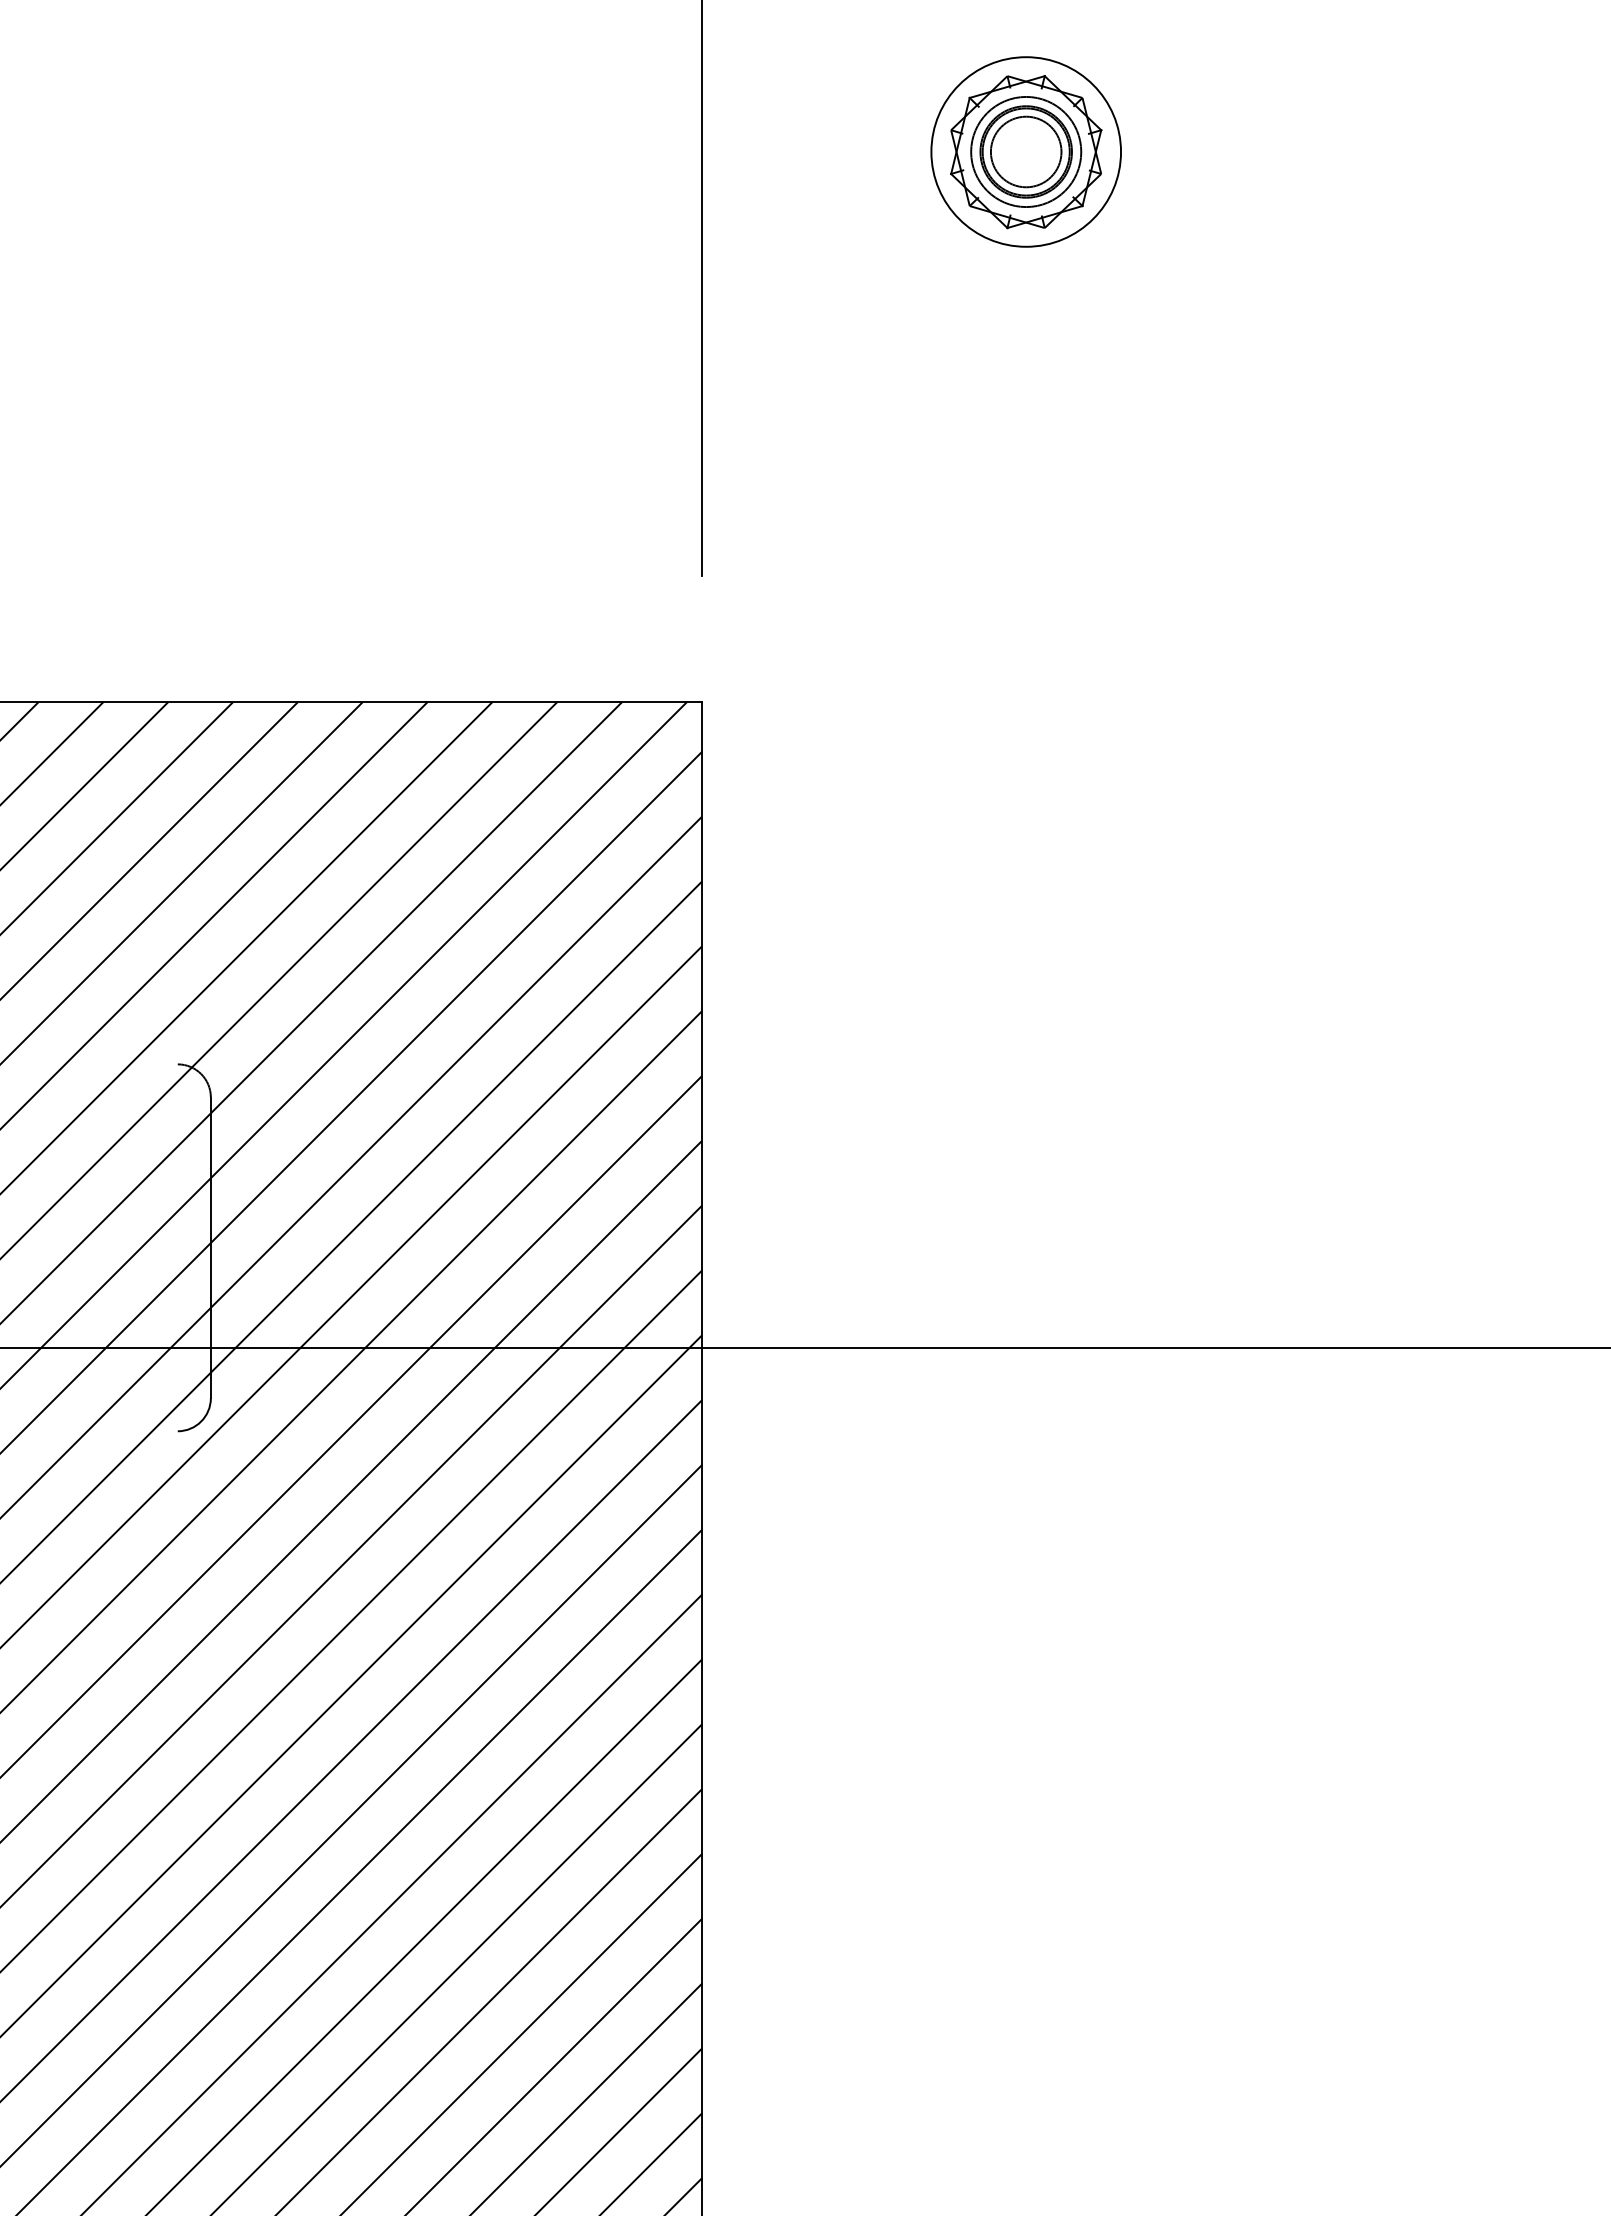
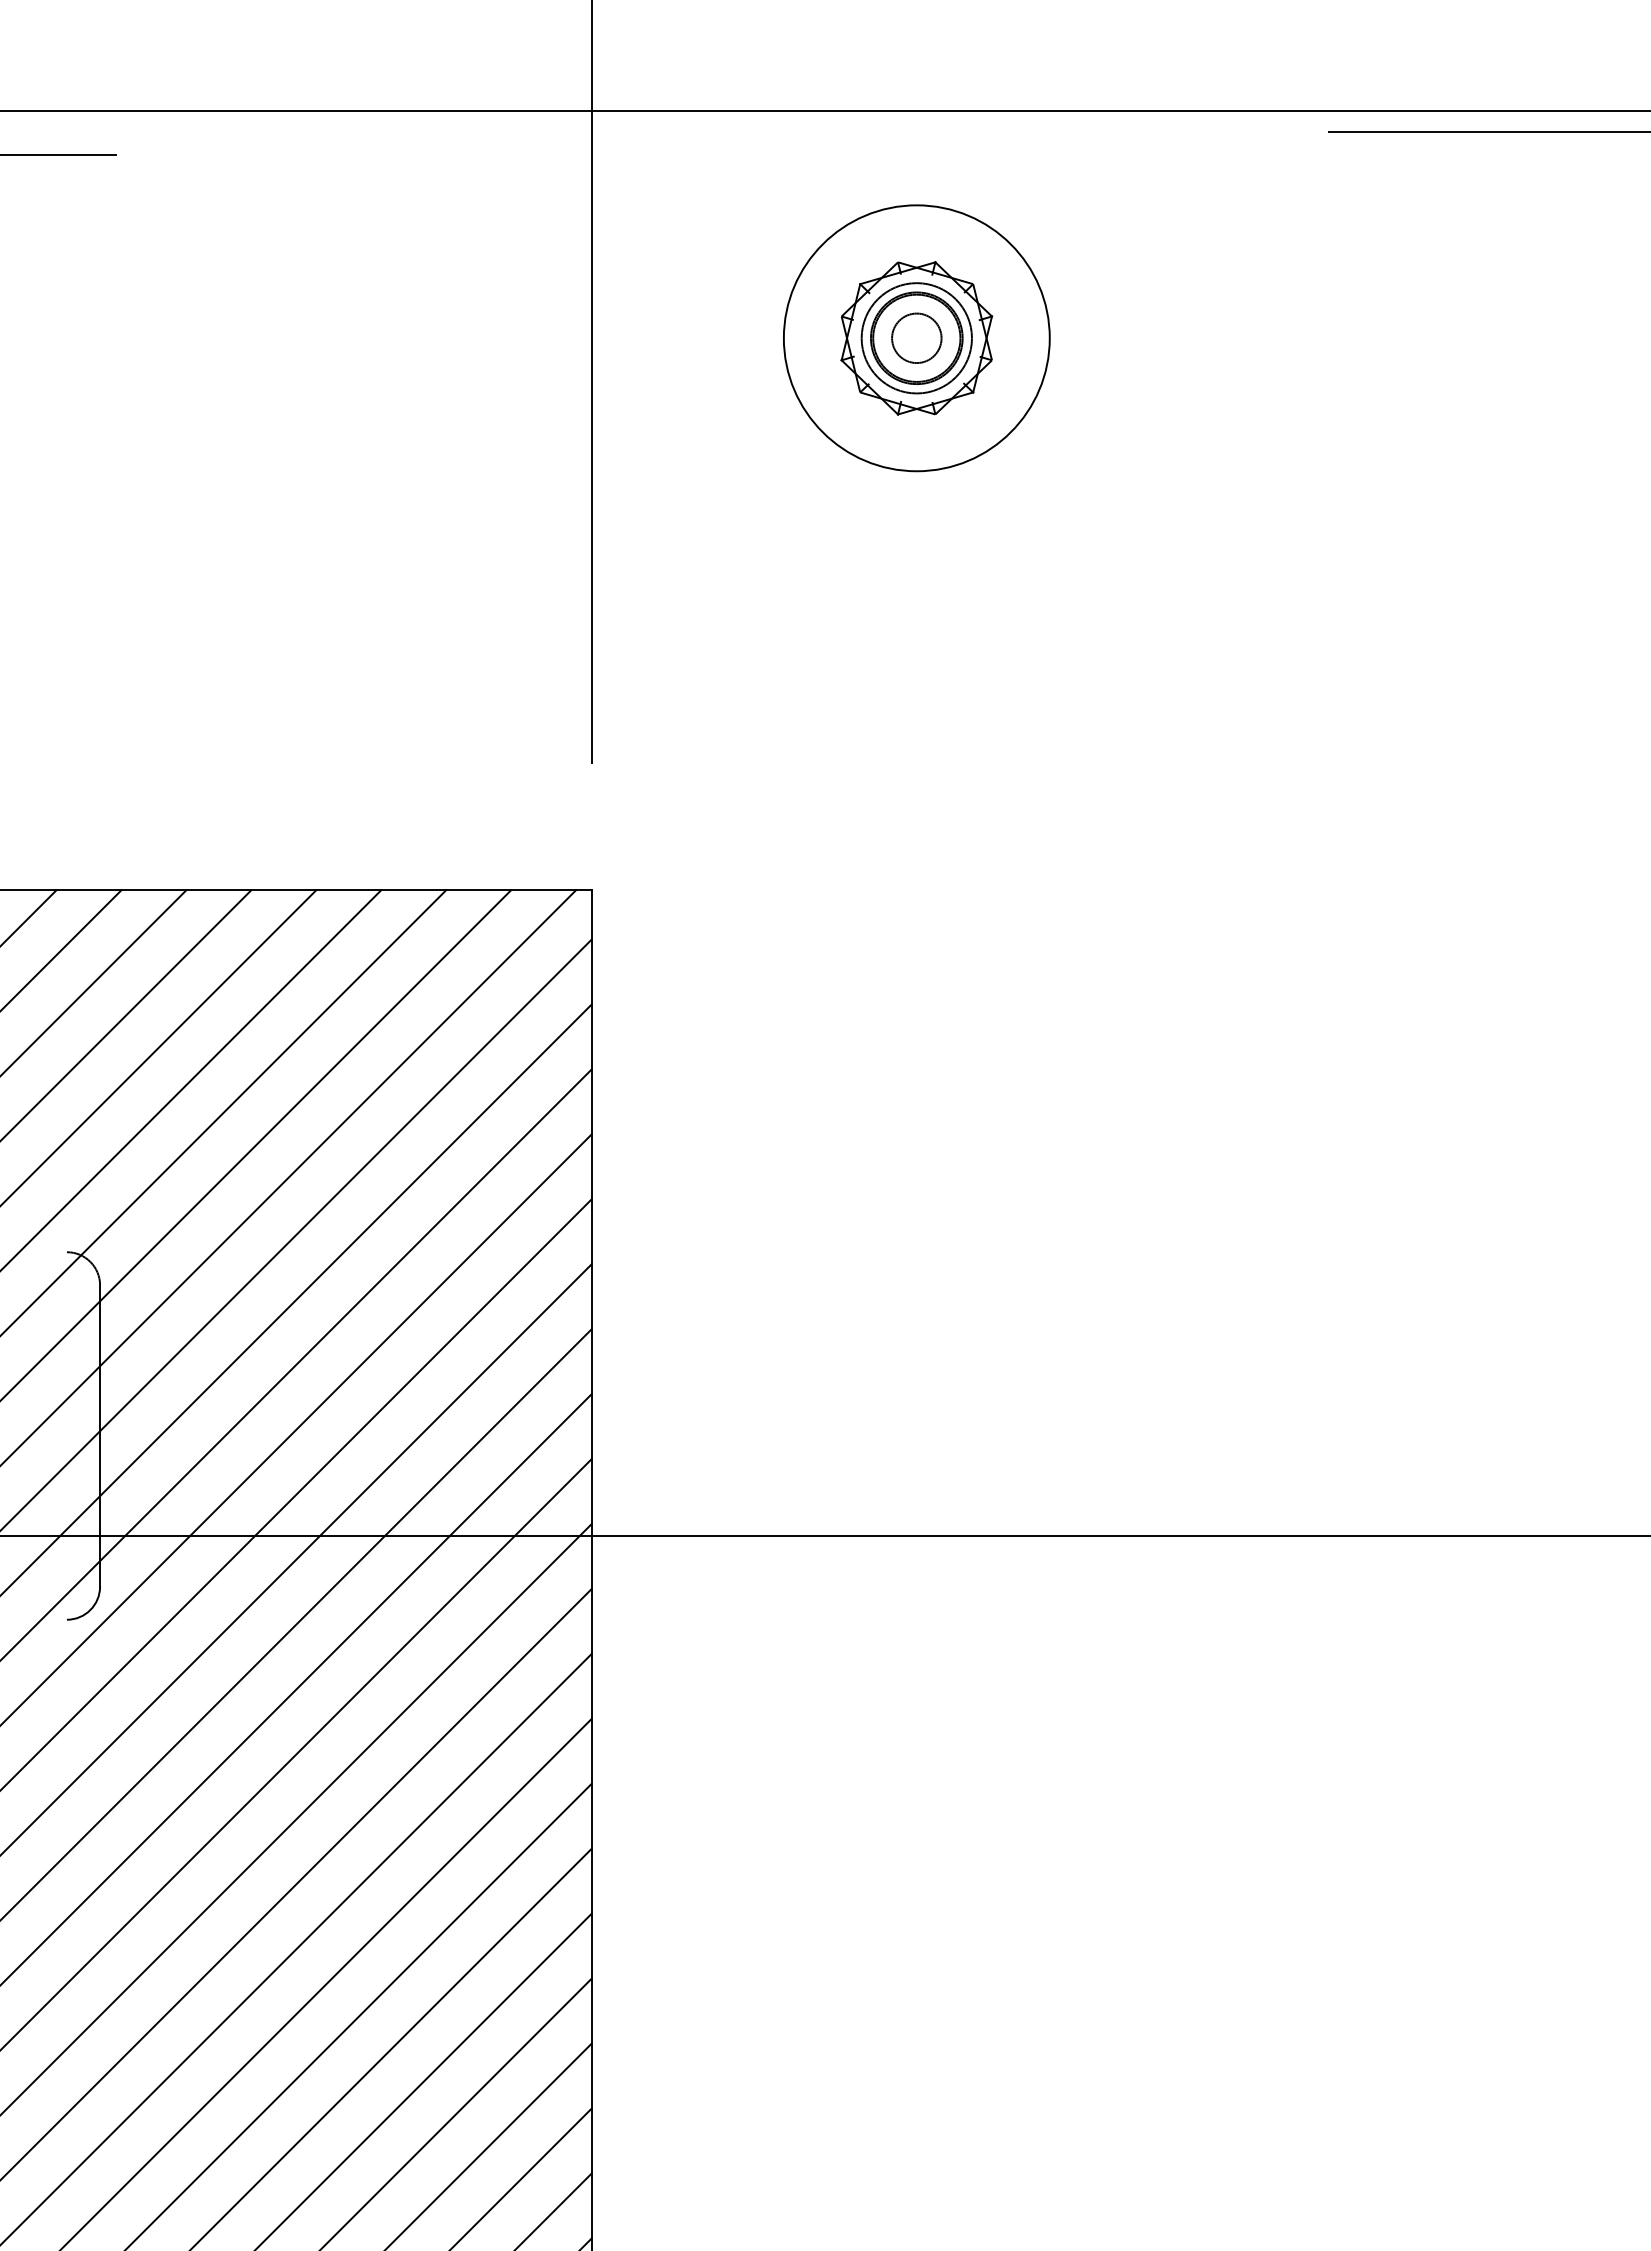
circle: (1025, 151) -> (916, 337), size x0.7
circle: (1025, 152) -> (916, 338), size x1.4

